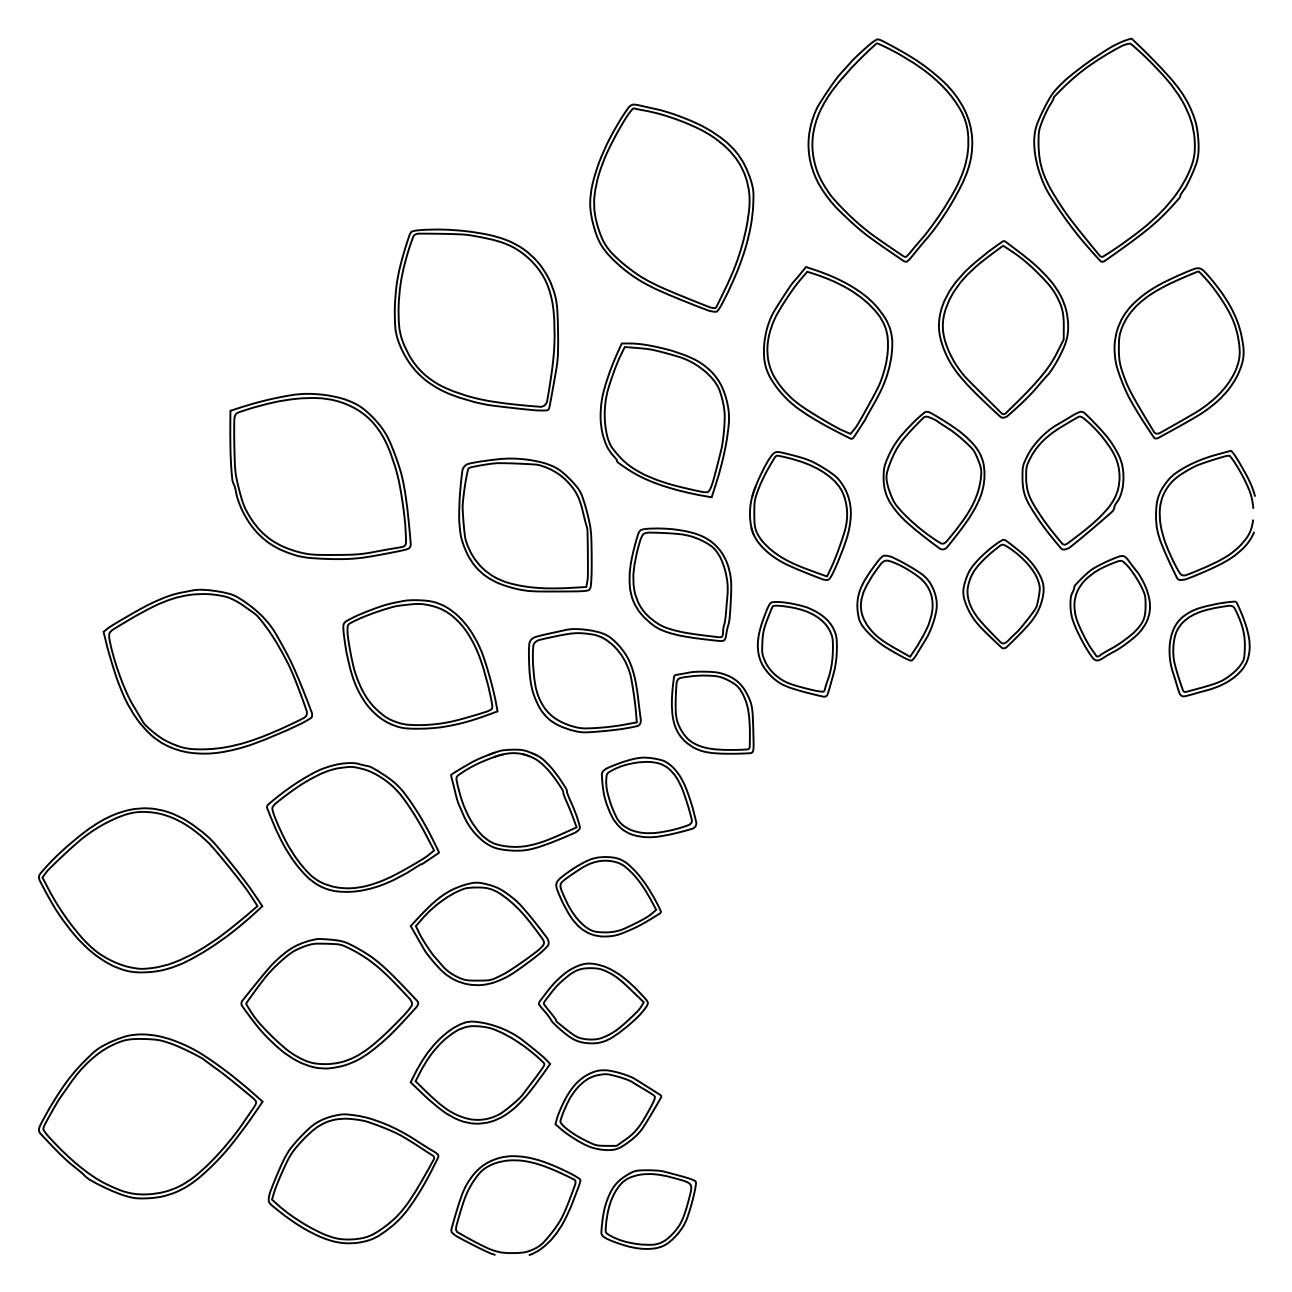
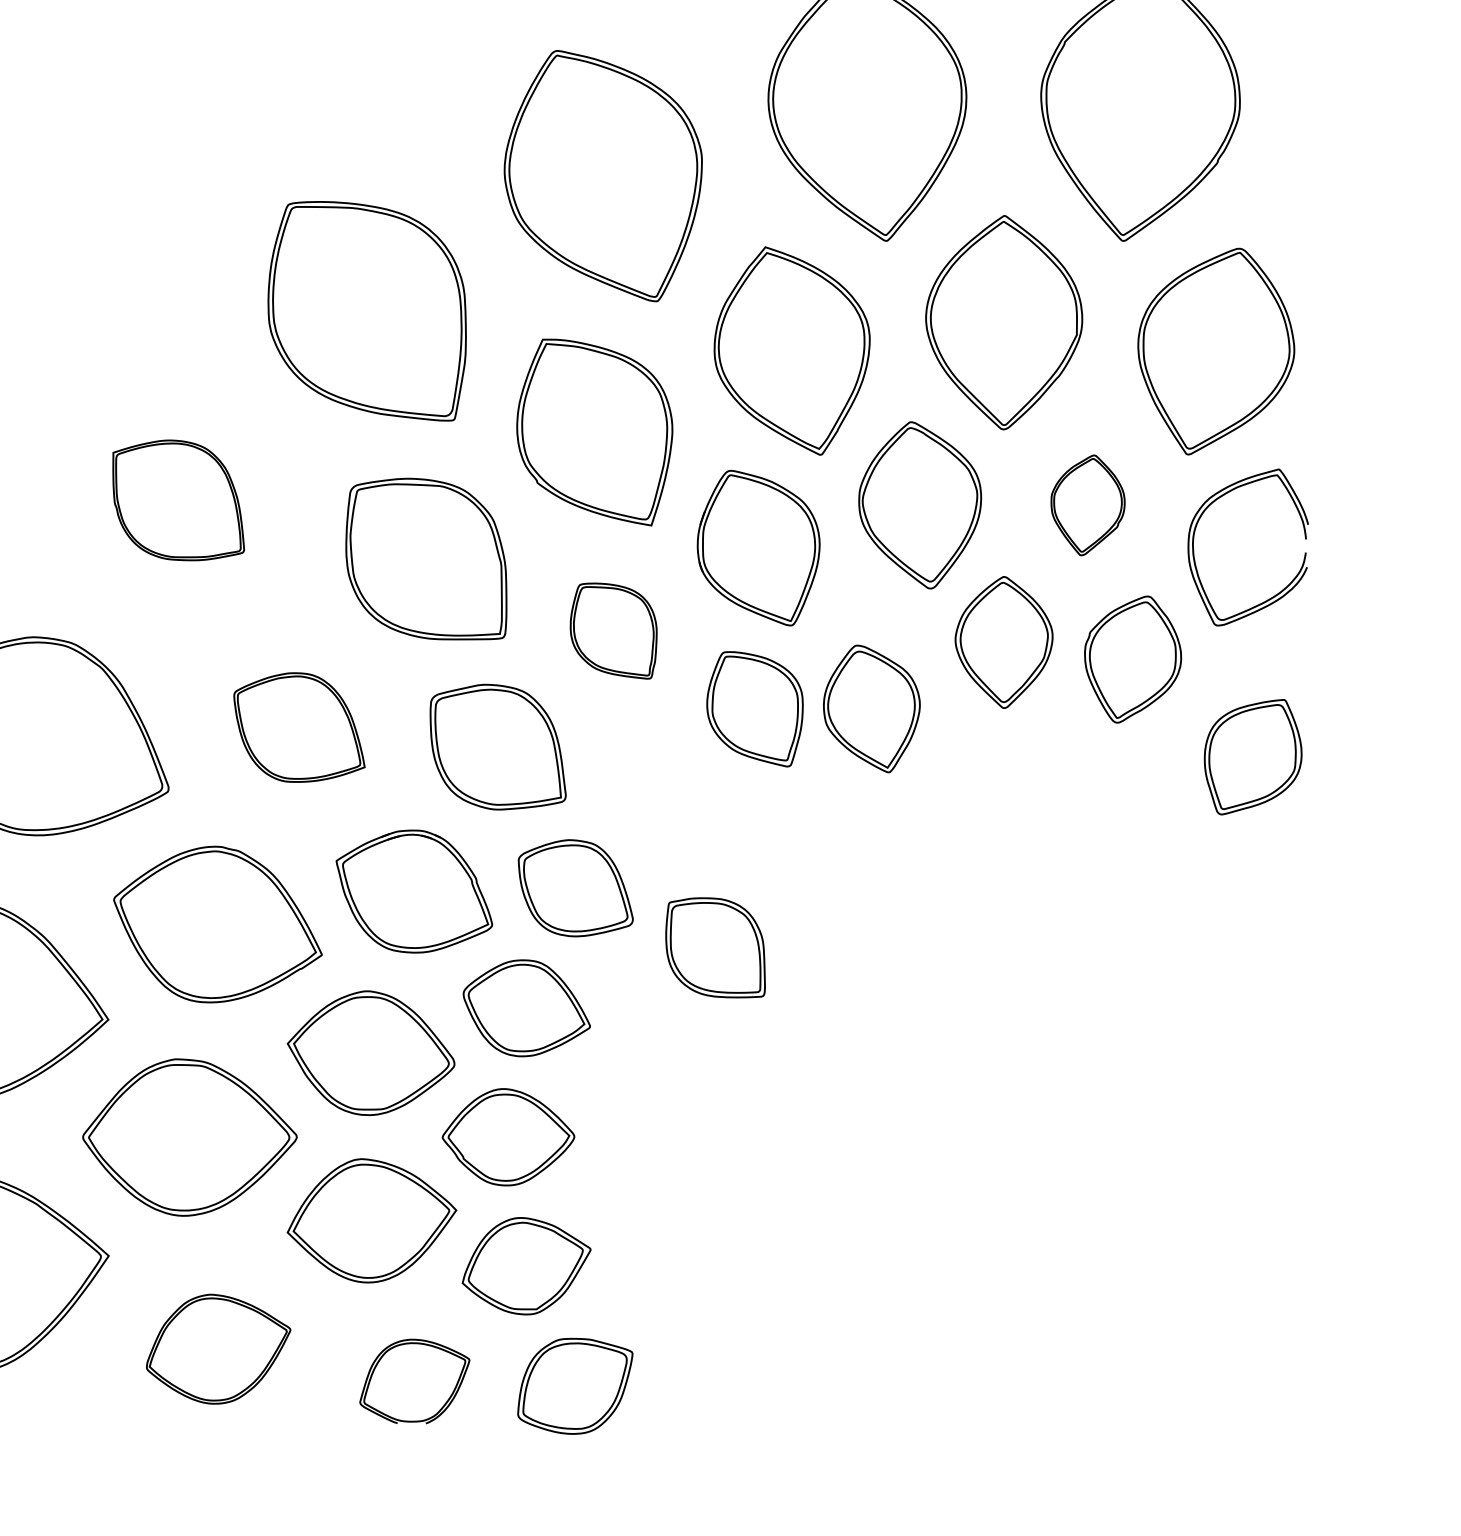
part: (320, 476) -> (178, 500), size x0.6
part: (1072, 480) -> (1087, 505), size x0.6
part: (680, 584) -> (613, 630), size x0.7
part: (896, 607) -> (871, 708), moved
part: (1209, 648) -> (1253, 756), moved
part: (420, 664) -> (299, 727), size x0.7
part: (712, 712) -> (715, 947), moved
part: (353, 1178) -> (218, 1348), size x0.7
part: (515, 1205) -> (414, 1381), size x0.7

